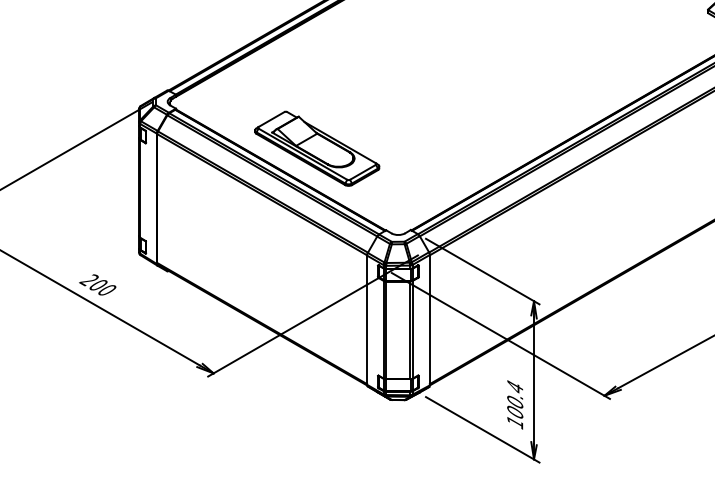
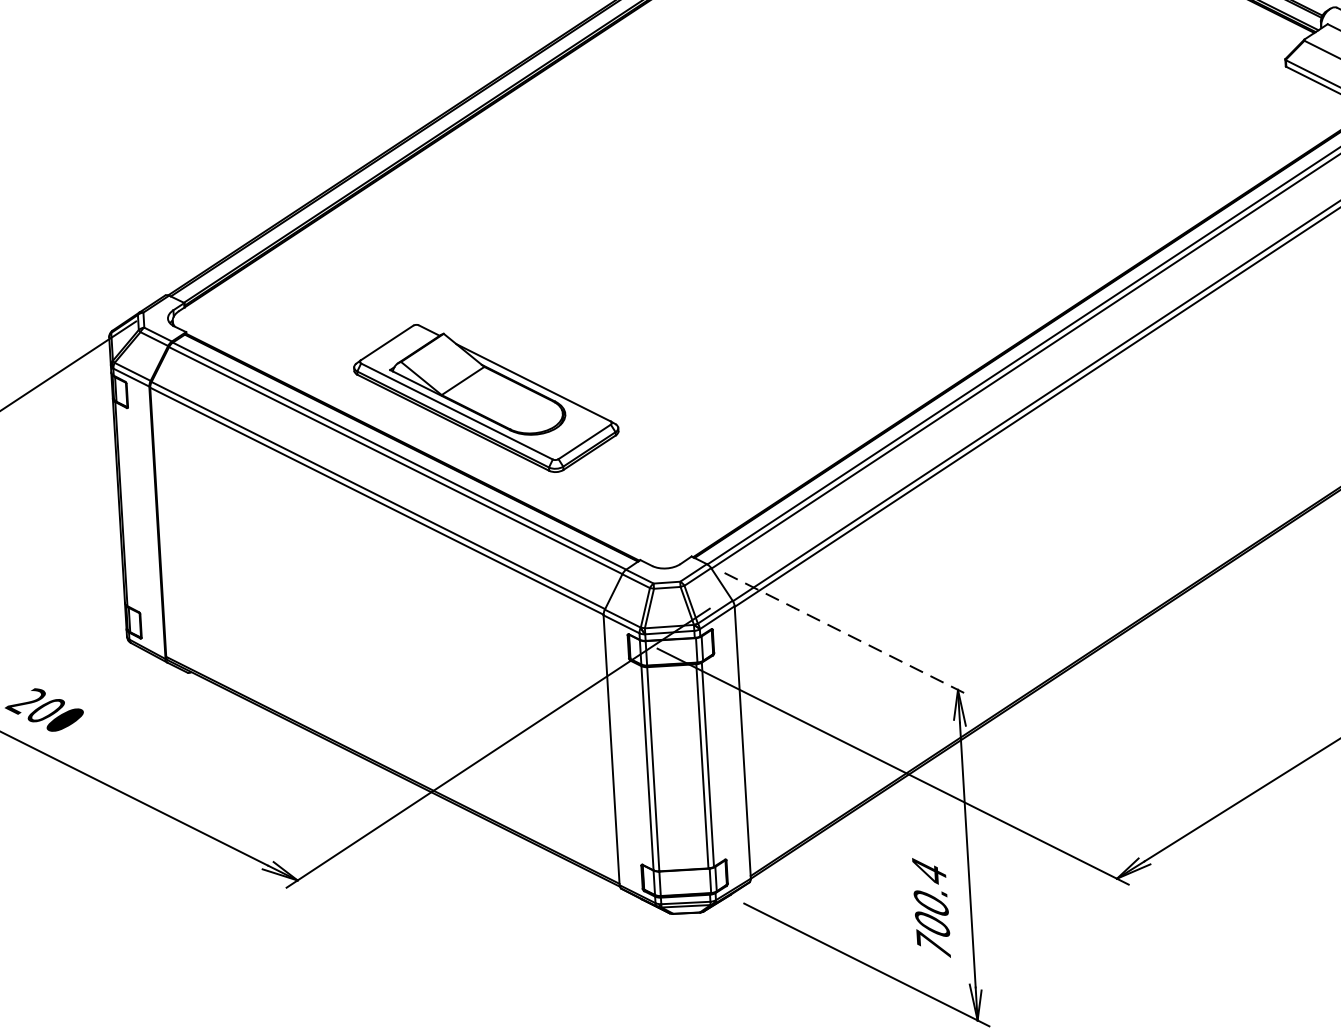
line: (482, 271) -> (846, 634), solid -> dashed
text: (515, 421) -> (934, 943), 100.4 -> 700.4

